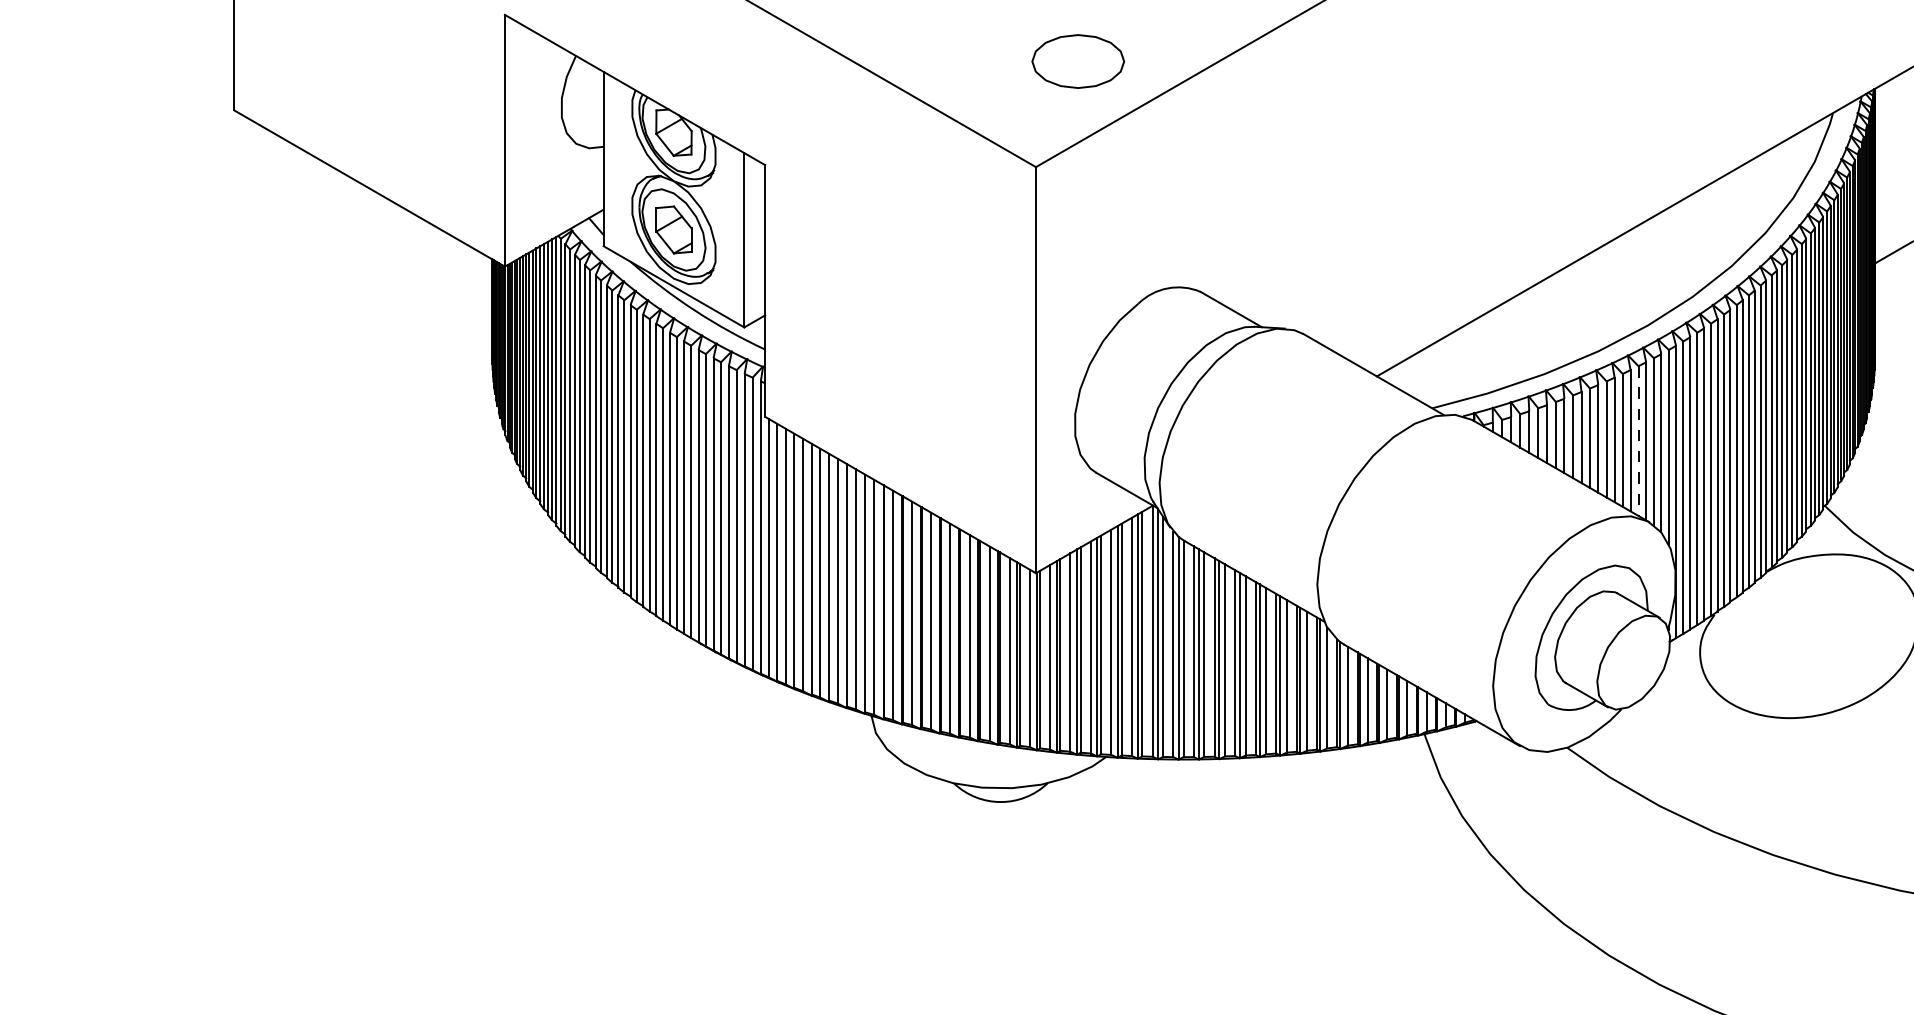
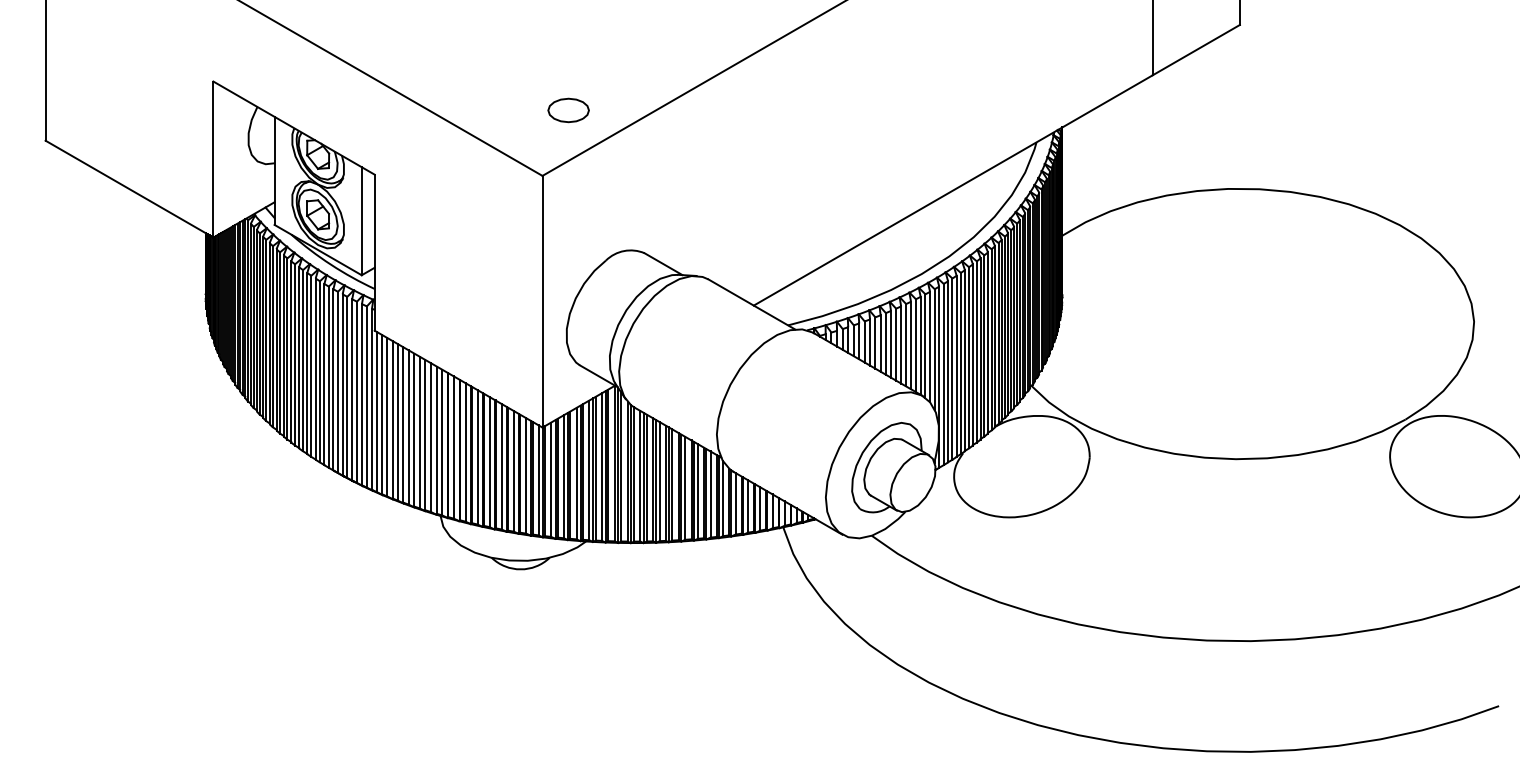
part: (1077, 61) -> (568, 110), size x0.71
line: (1637, 442) -> (915, 346), dashed -> solid

